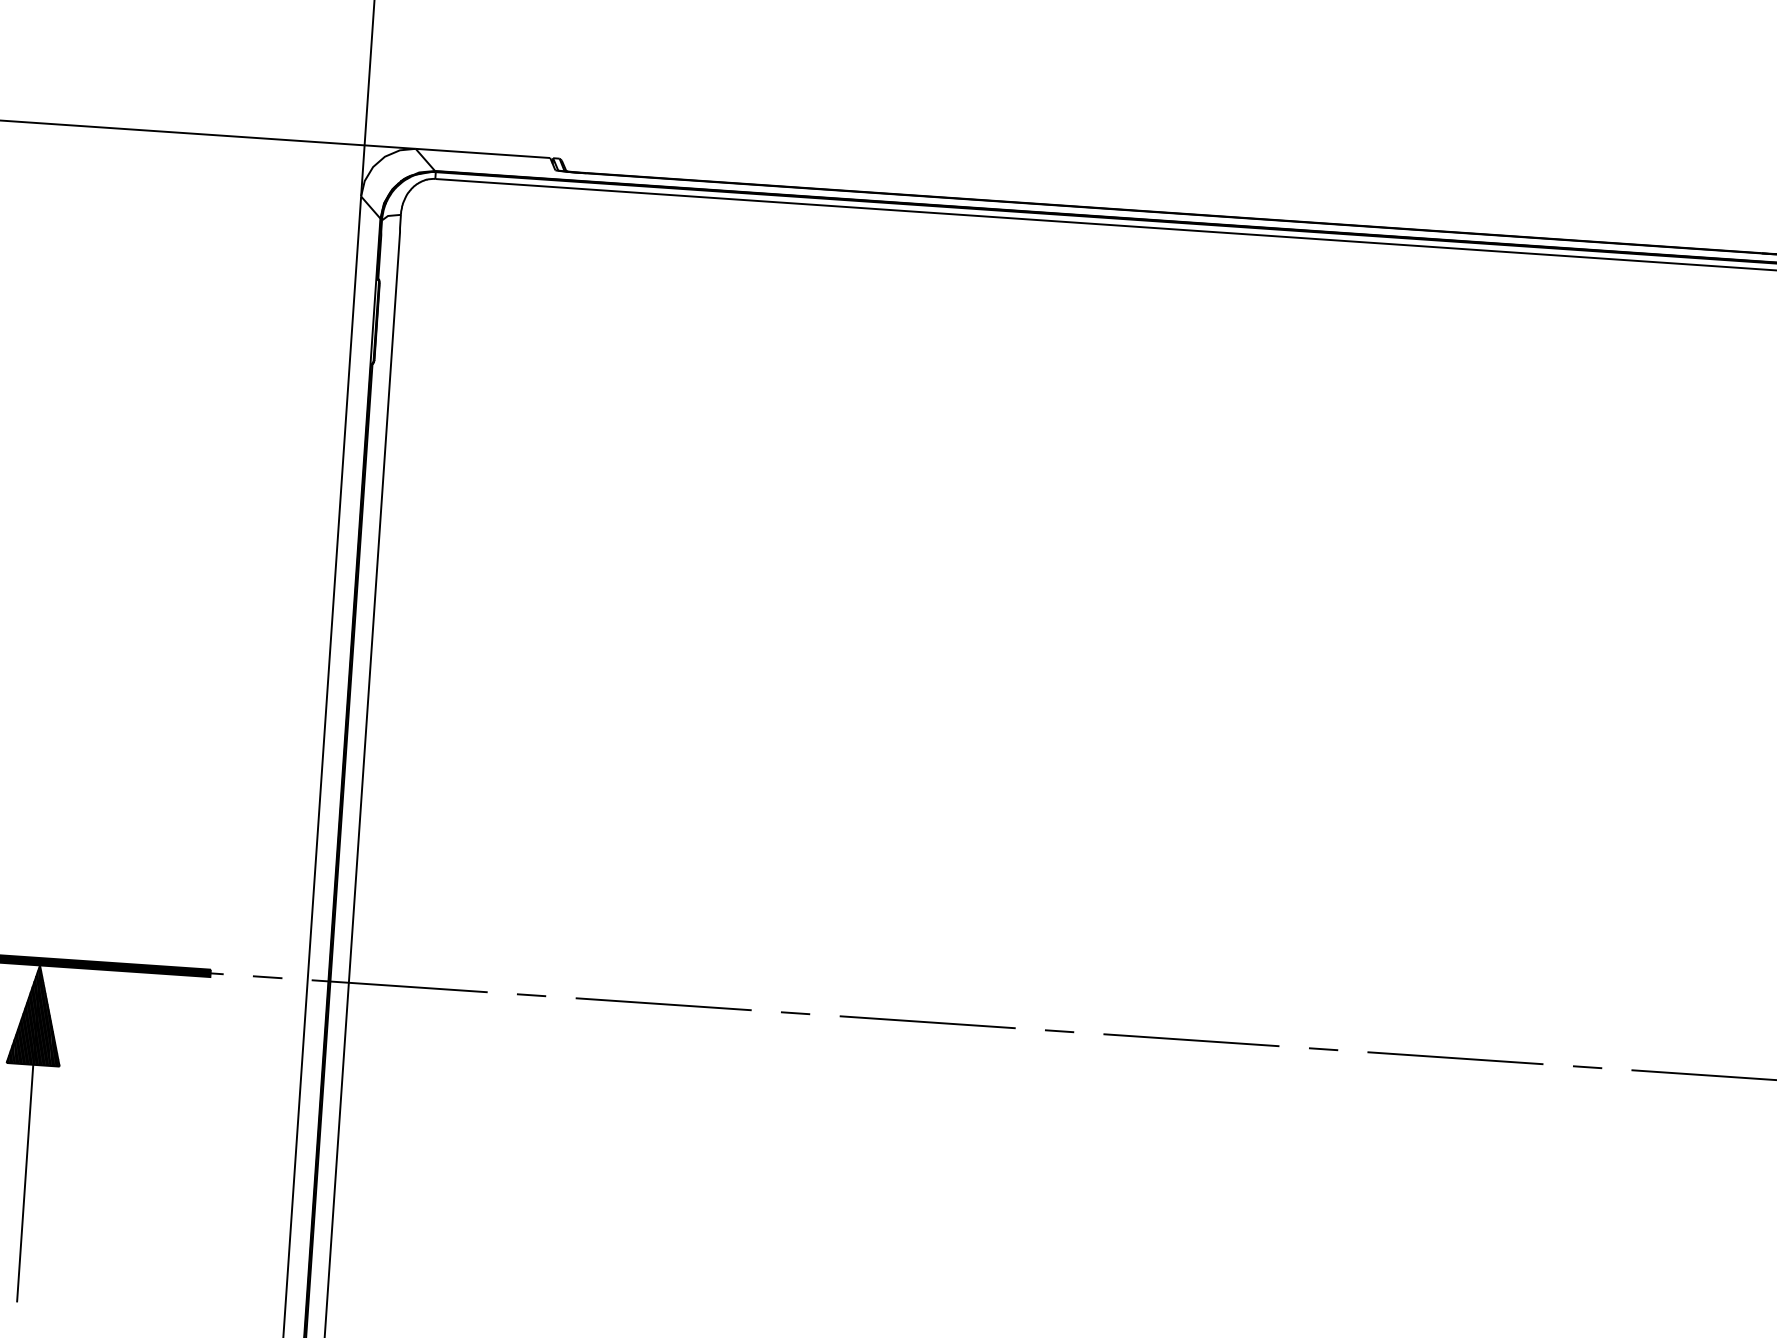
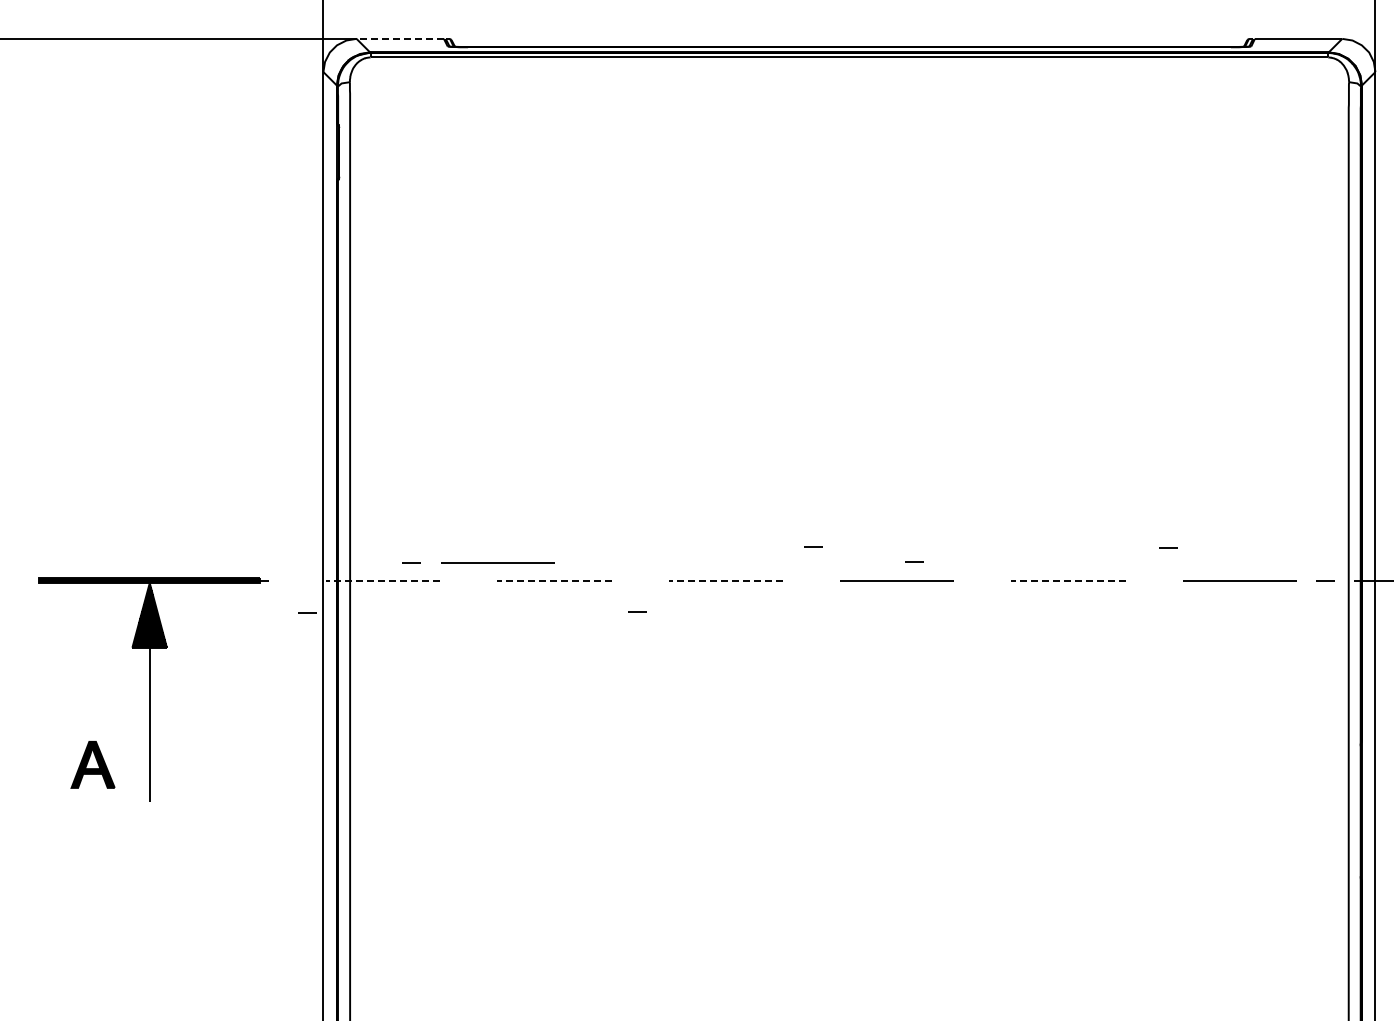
line: (483, 152) -> (400, 38), solid -> dashed
line: (577, 970) -> (497, 562), added
line: (267, 976) -> (307, 612), moved
line: (398, 985) -> (382, 580), solid -> dashed
line: (531, 994) -> (411, 562), moved
line: (663, 1003) -> (554, 580), solid -> dashed
line: (796, 1012) -> (637, 611), moved
line: (927, 1021) -> (725, 580), solid -> dashed
line: (1059, 1030) -> (813, 546), moved
line: (1322, 1048) -> (914, 561), moved
line: (1455, 1057) -> (1068, 580), solid -> dashed
line: (1587, 1066) -> (1168, 547), moved

